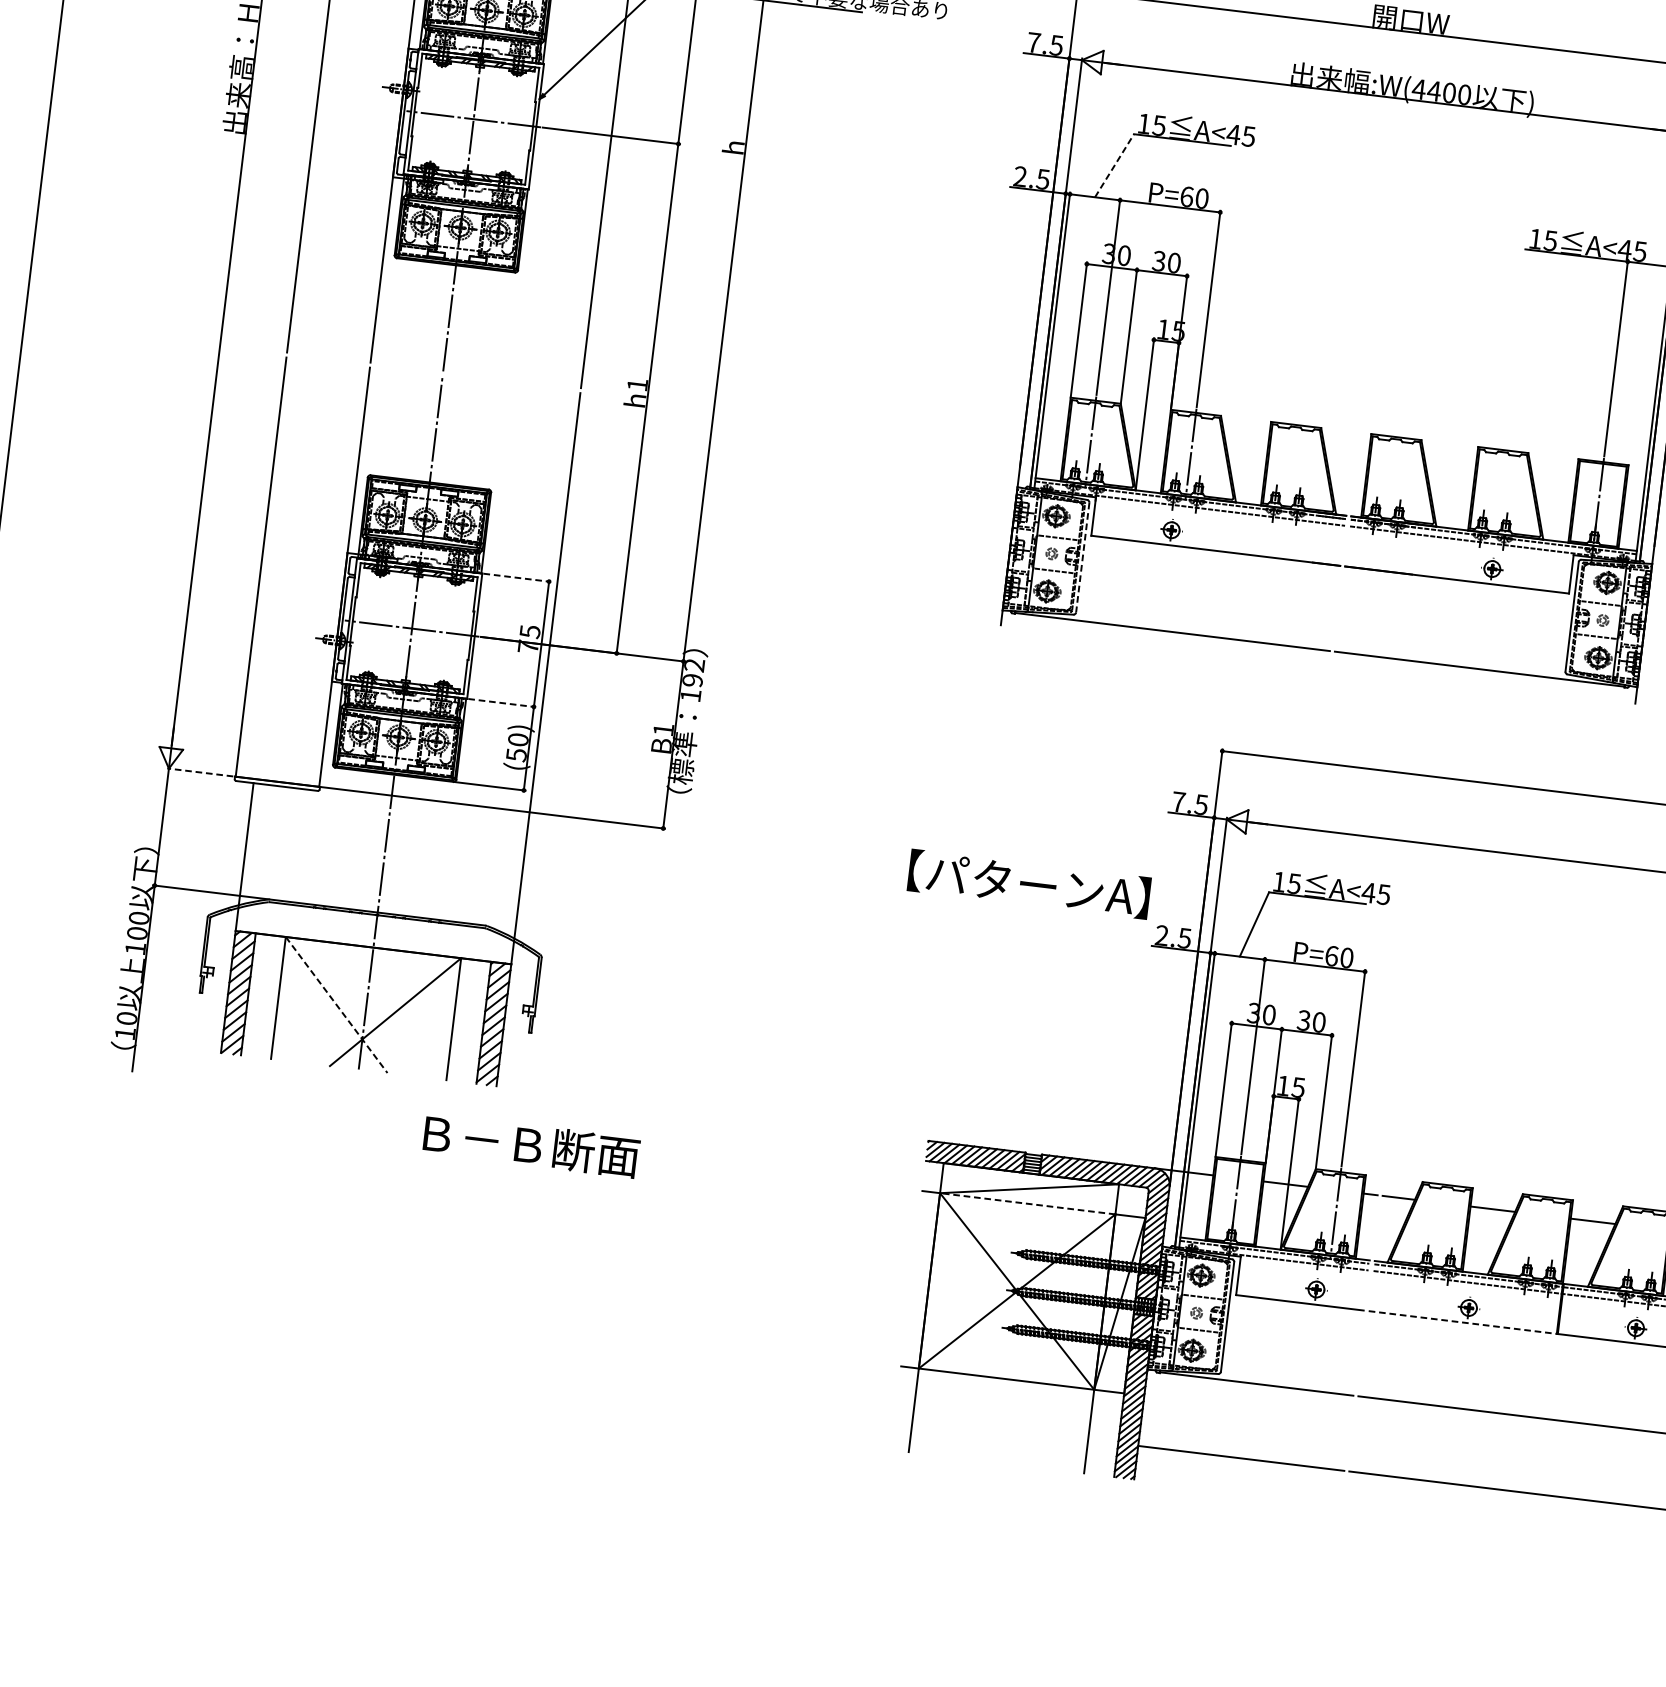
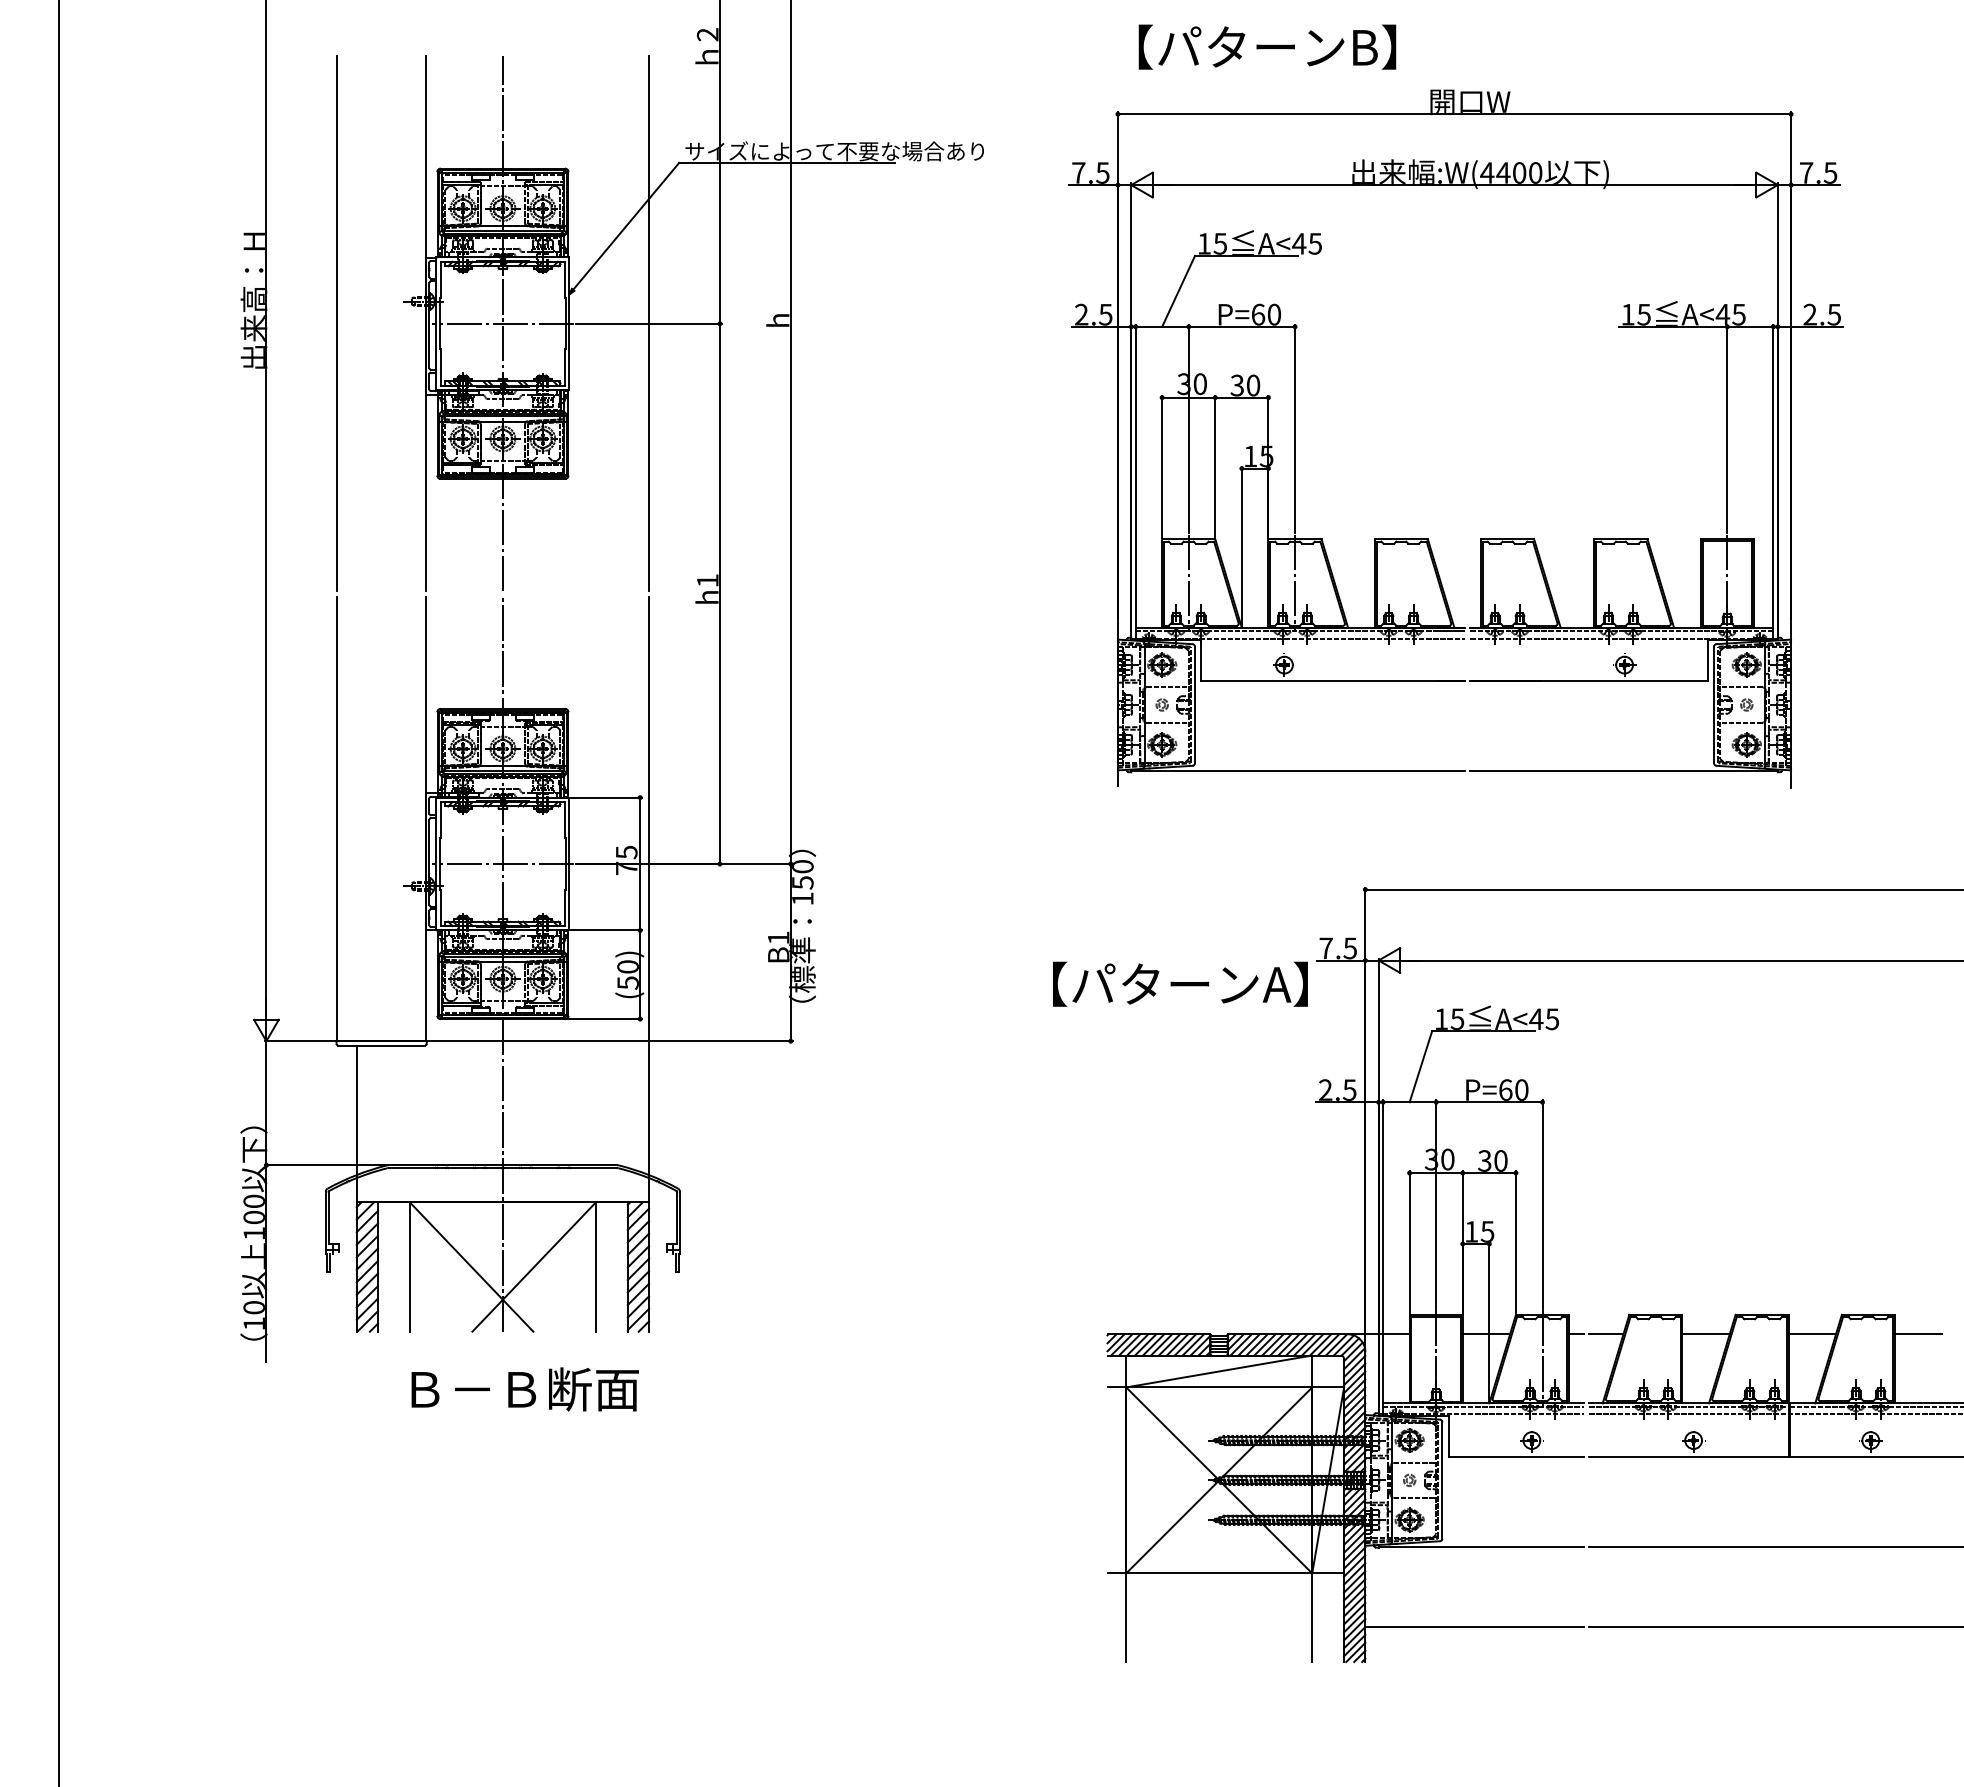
line: (1114, 164) -> (1178, 290), dashed -> solid
line: (1083, 558) -> (1195, 705), dashed -> solid
line: (517, 577) -> (606, 797), dashed -> solid
text: (693, 672) -> (802, 874), 192 -> 150
line: (502, 703) -> (606, 930), dashed -> solid
line: (200, 772) -> (299, 1041), dashed -> solid
text: (1029, 883) -> (1180, 983), moved
line: (337, 1005) -> (472, 1267), dashed -> solid
text: (530, 1145) -> (524, 1389), moved
line: (1027, 1203) -> (1218, 1387), dashed -> solid
line: (1462, 1322) -> (1688, 1456), dashed -> solid

